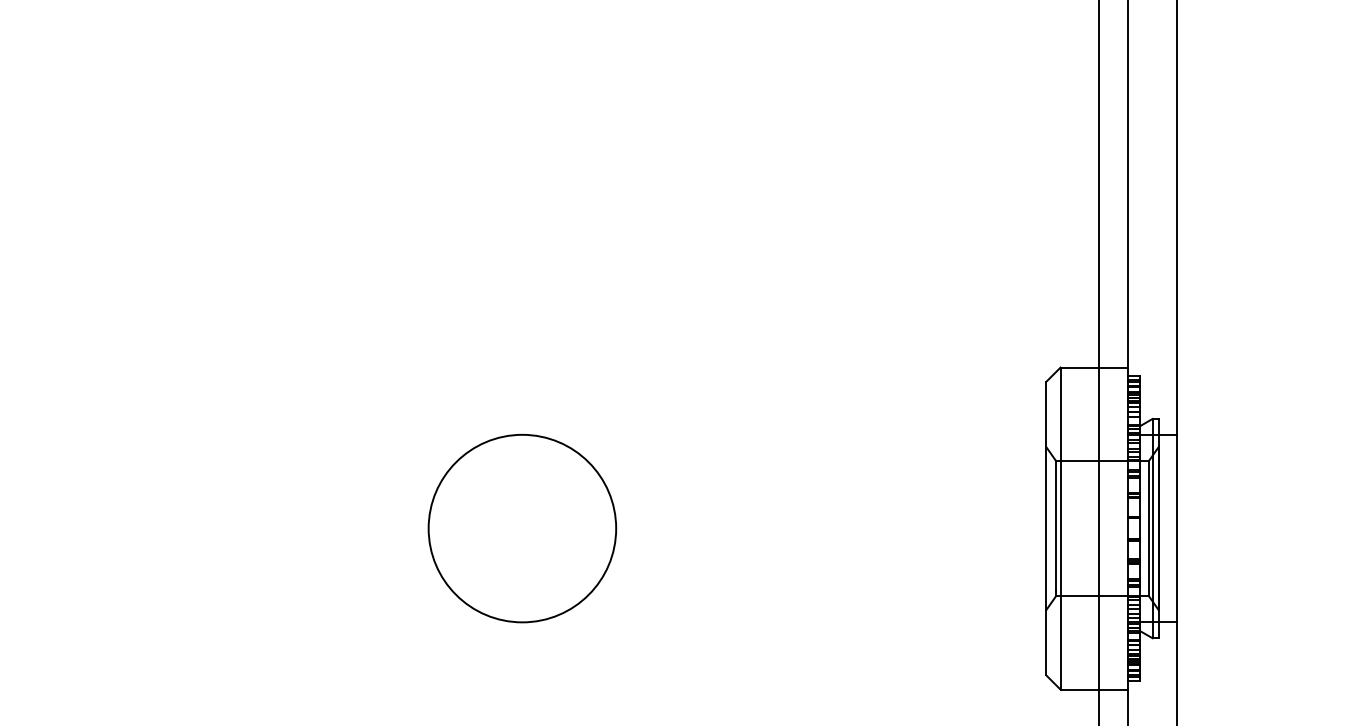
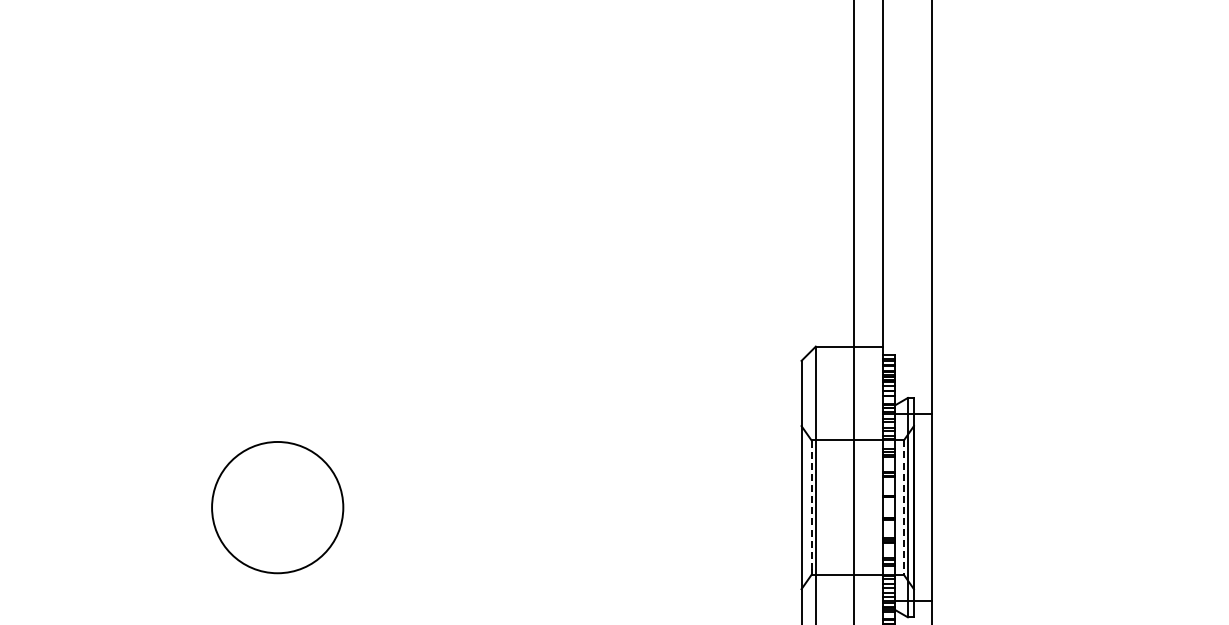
line: (1056, 526) -> (811, 505), solid -> dashed
circle: (522, 528) -> (277, 507), size x0.7
line: (1148, 529) -> (903, 508), solid -> dashed

